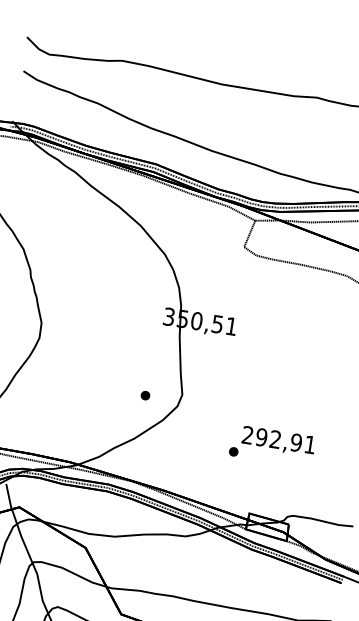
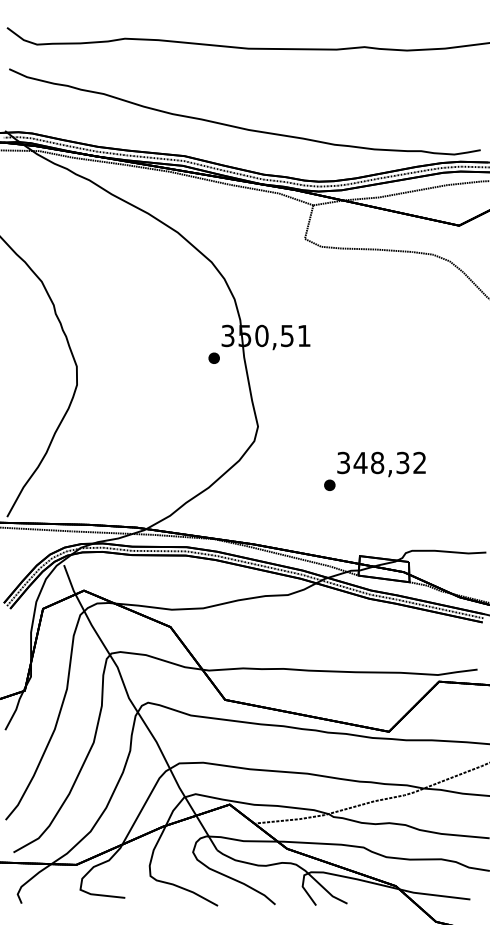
part: (145, 394) -> (213, 357), moved
text: (278, 439) -> (381, 462), 292,91 -> 348,32

